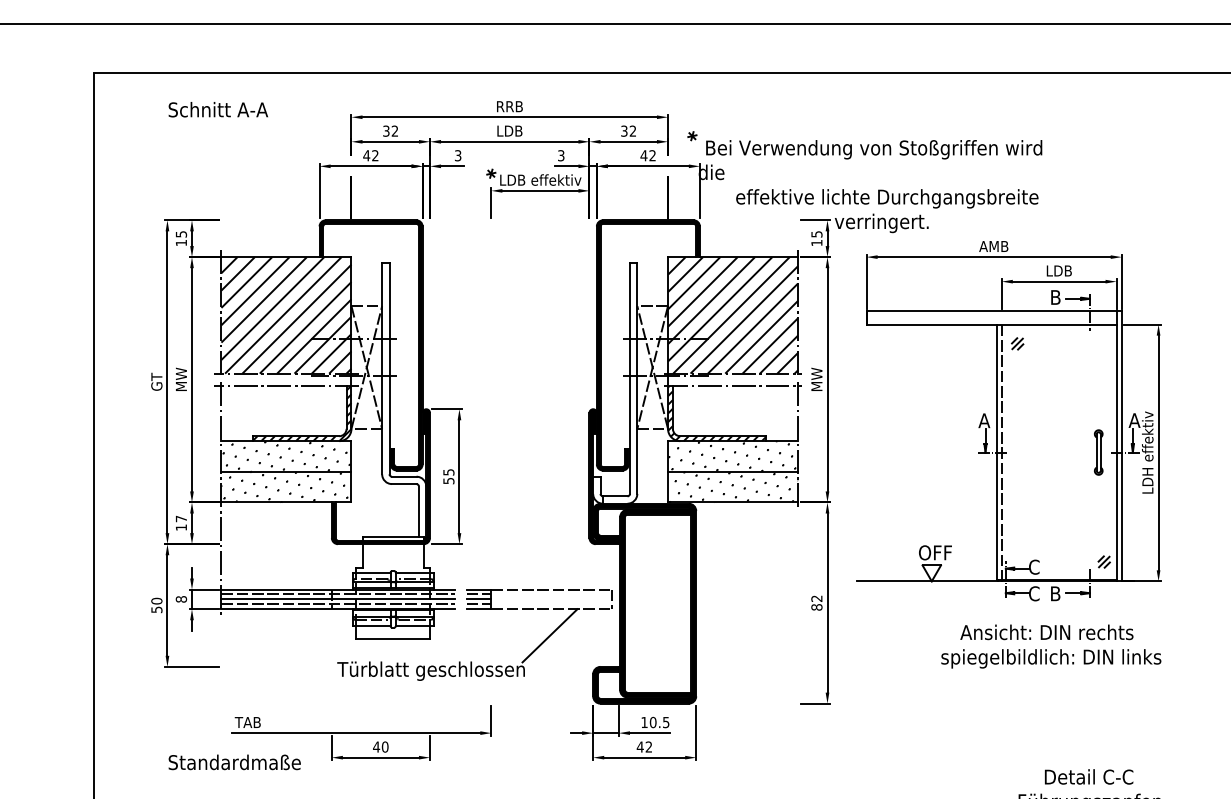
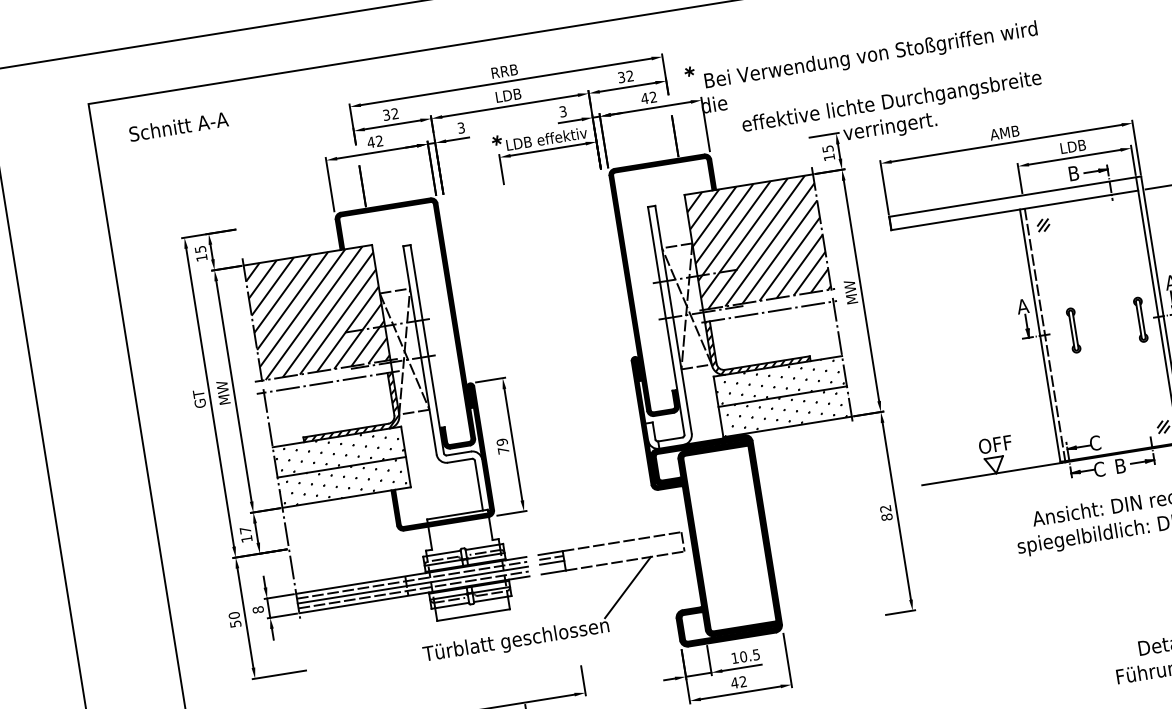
text: (217, 109) -> (177, 126), moved
part: (1030, 452) -> (1073, 330), added
text: (448, 476) -> (502, 446), 55 -> 79
line: (478, 604) -> (552, 567), removed

